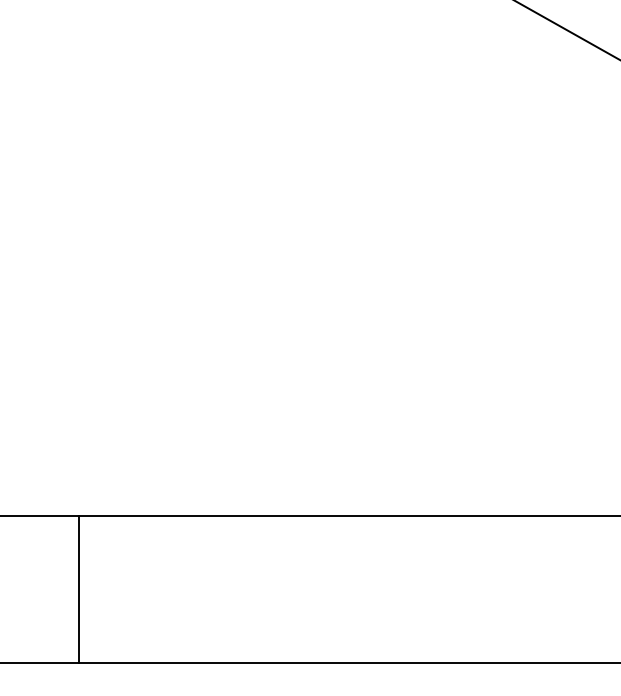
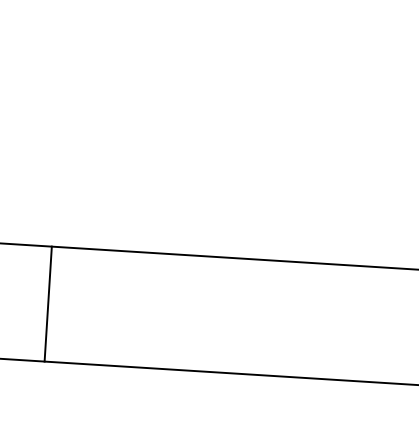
line: (79, 589) -> (48, 303), moved

